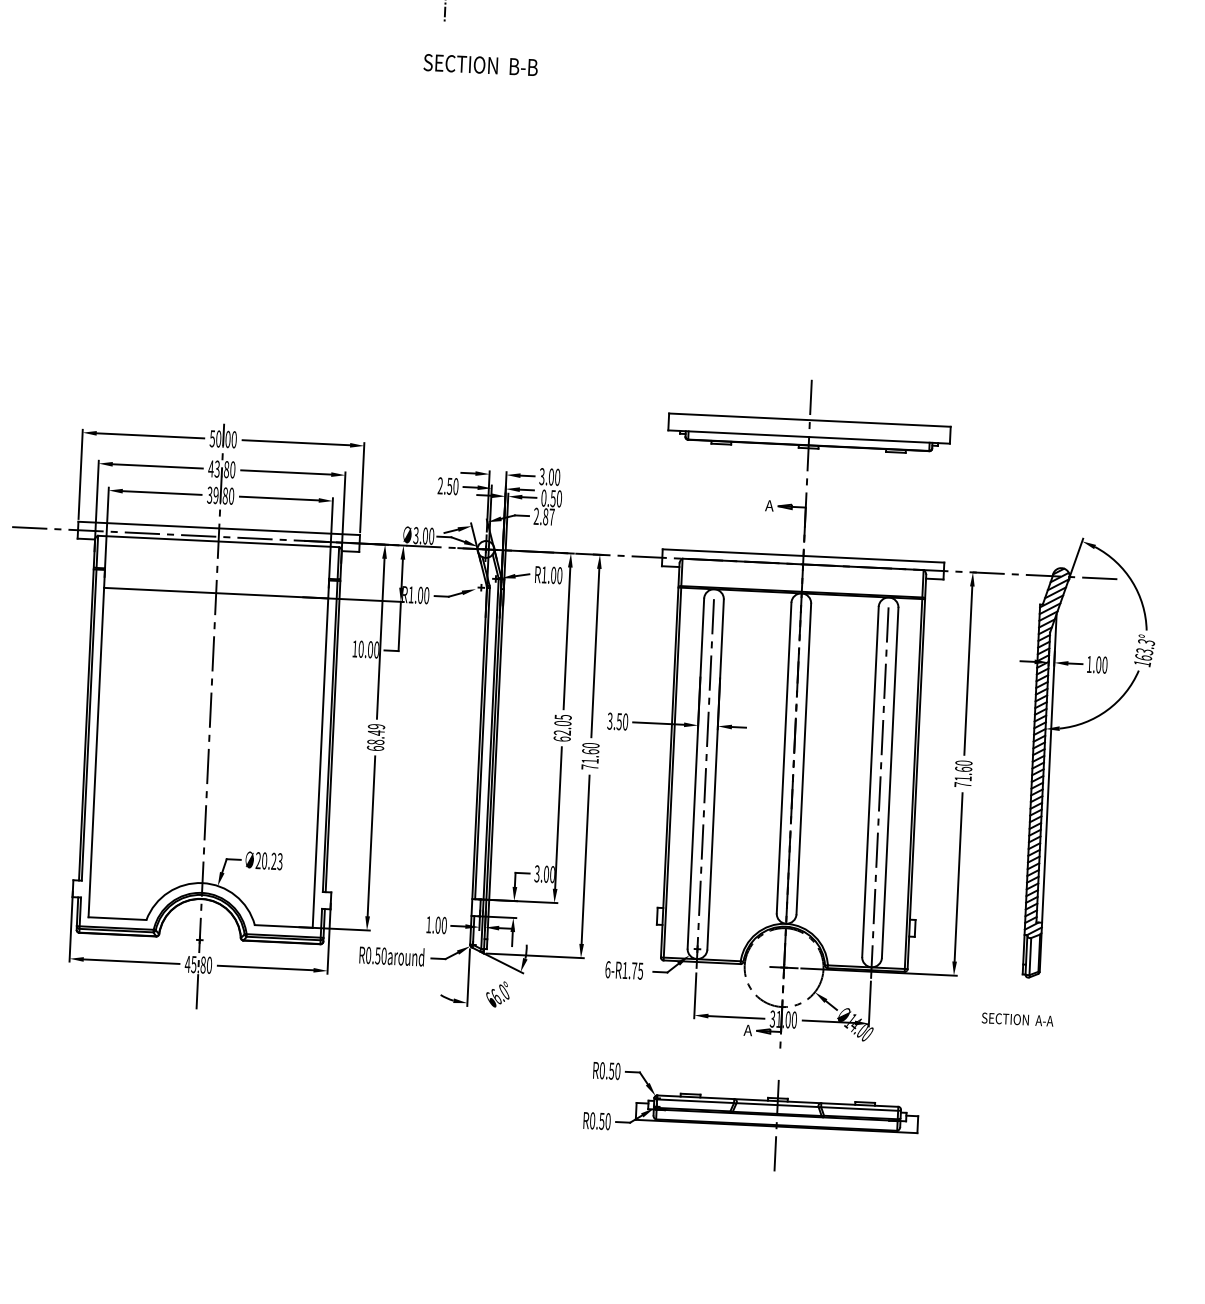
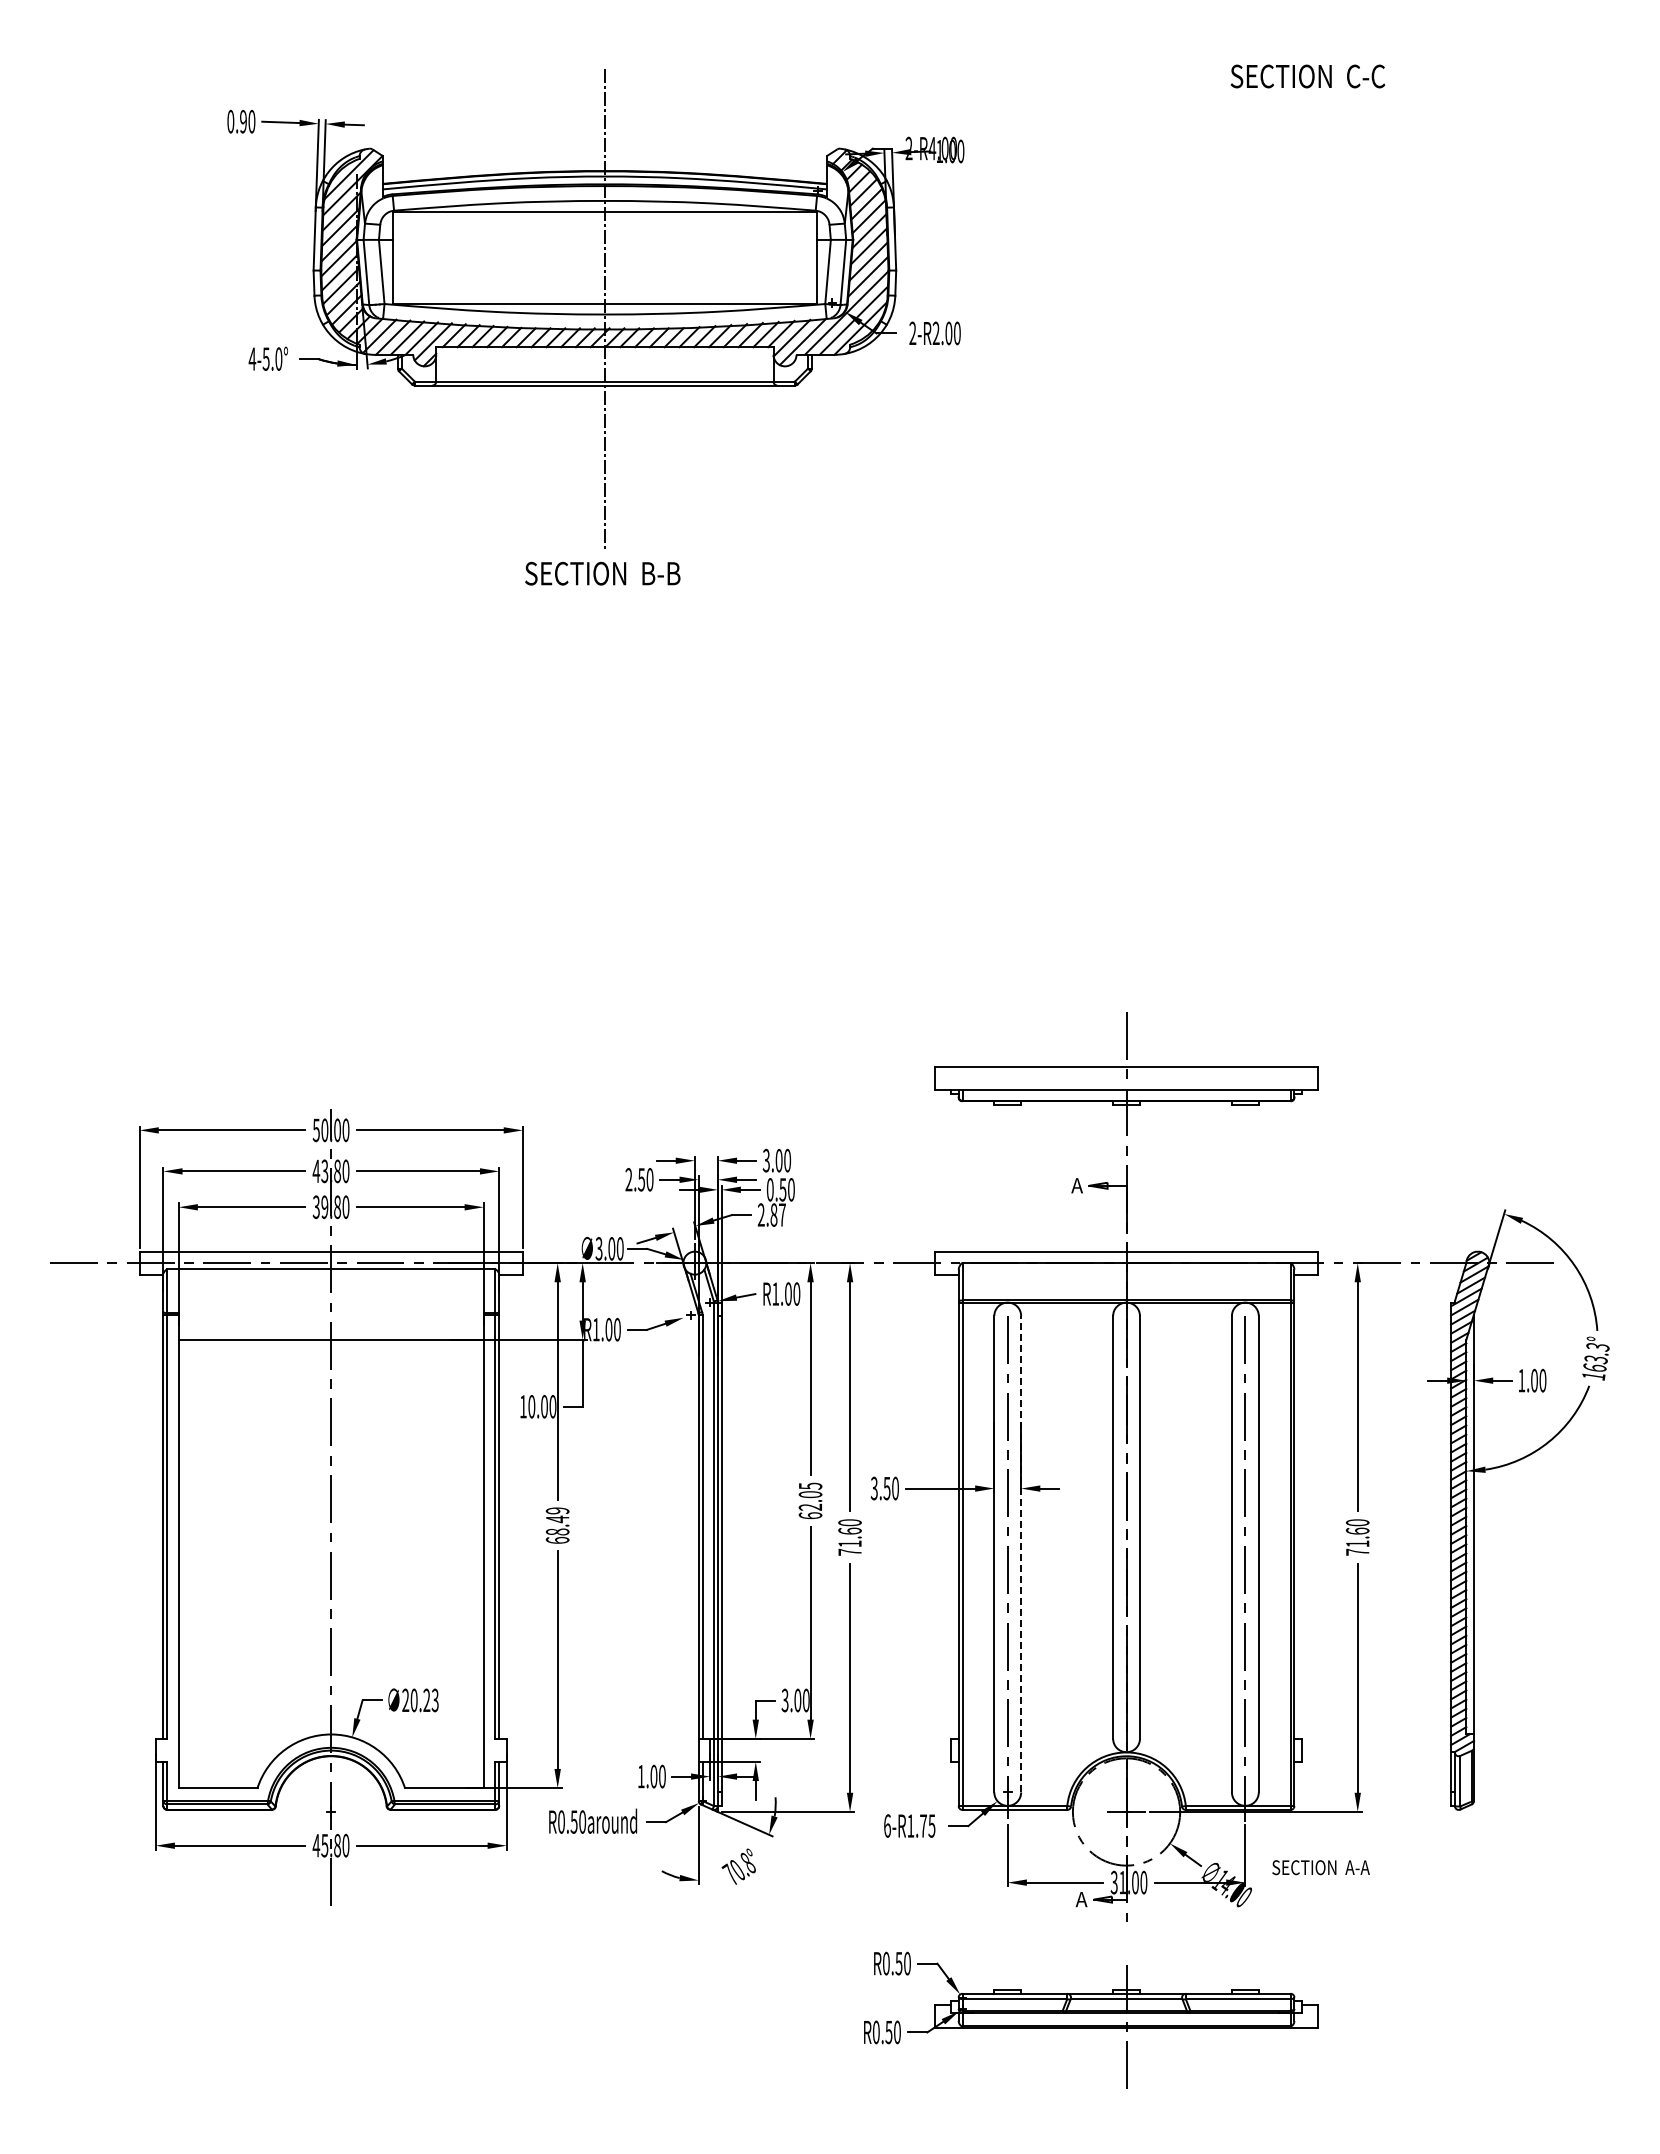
text: (480, 64) -> (602, 573), moved
line: (715, 774) -> (1021, 1553), solid -> dashed
text: (497, 995) -> (738, 1868), 66.0° -> 70.8°
text: (1017, 1019) -> (1320, 1867), moved

